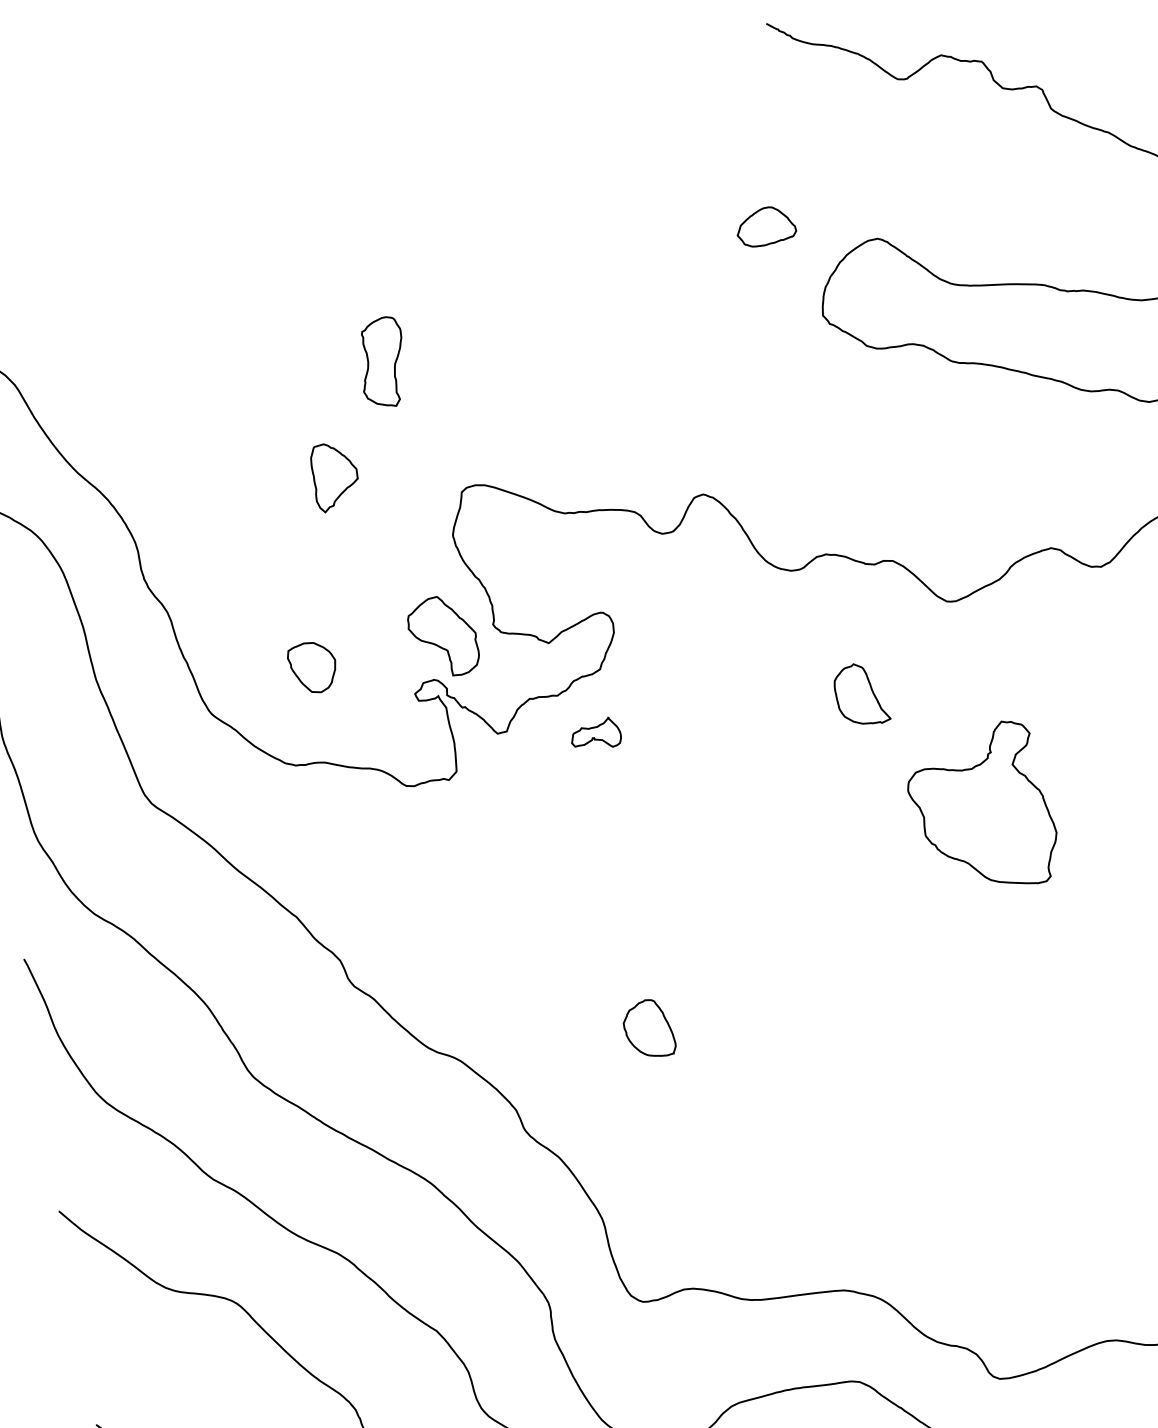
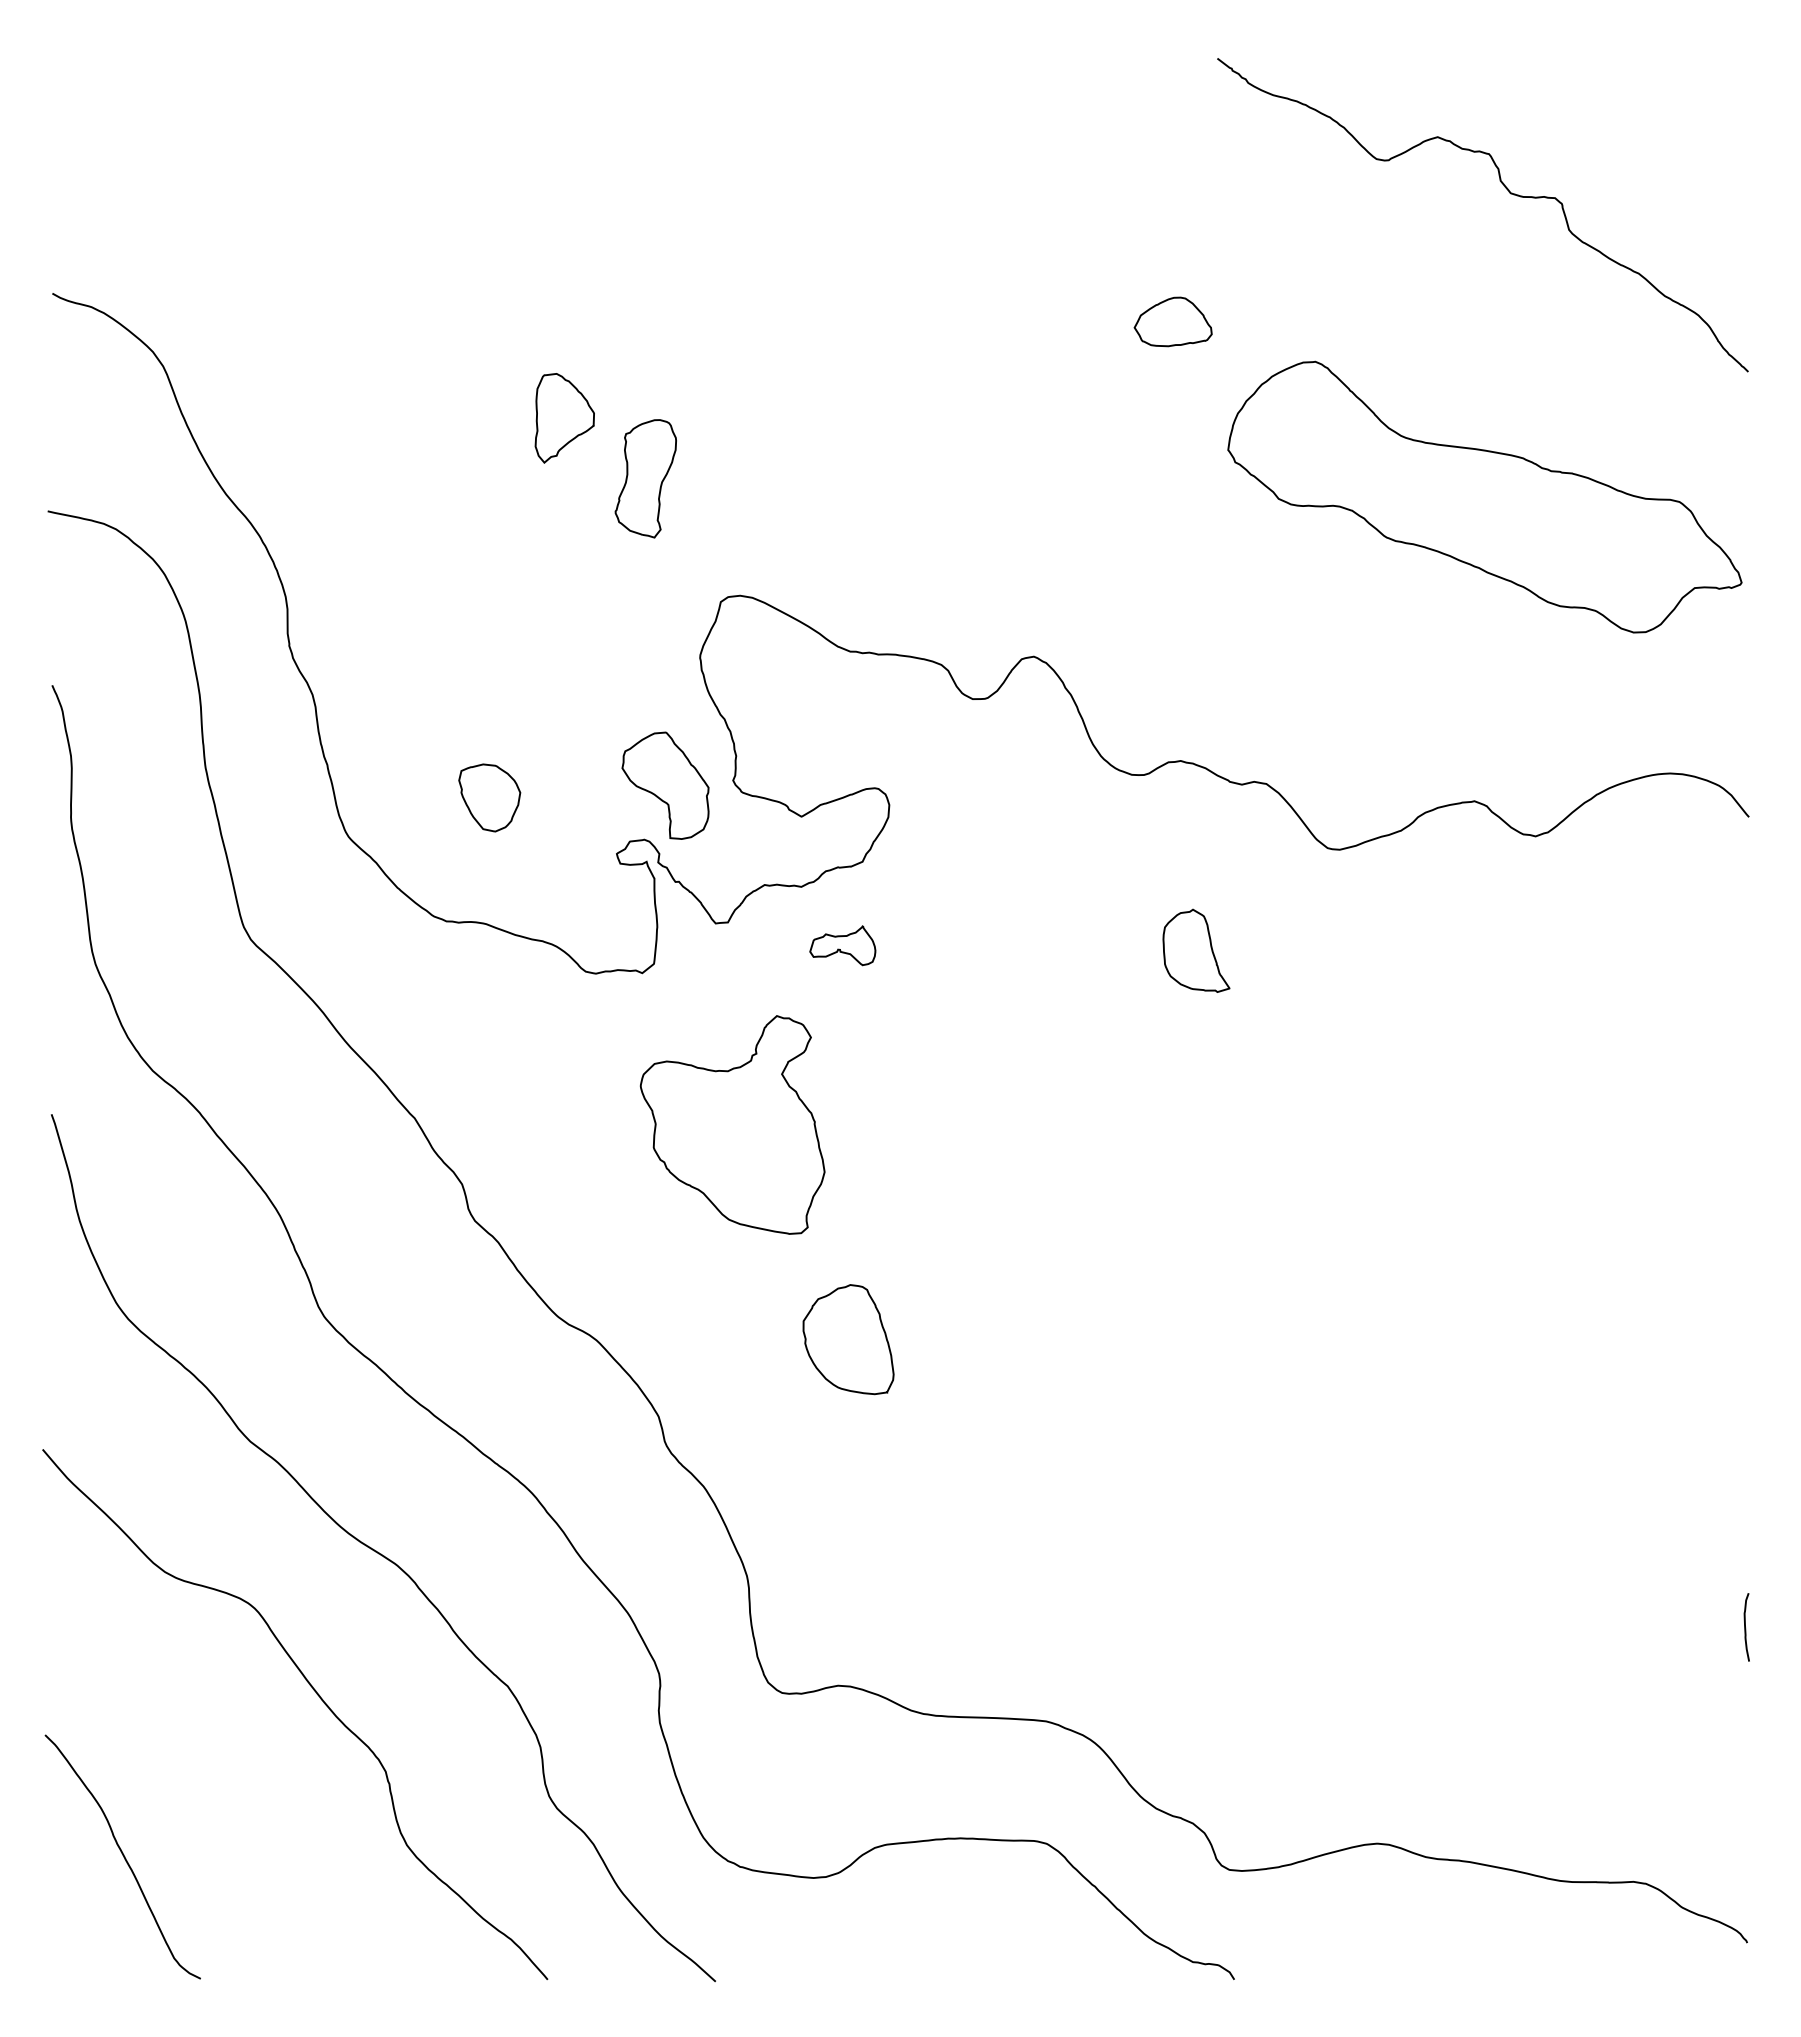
part: (382, 362) -> (645, 478), moved
part: (335, 476) -> (564, 418), moved
part: (981, 808) -> (732, 1124), moved
part: (648, 1028) -> (848, 1339), size x1.43

